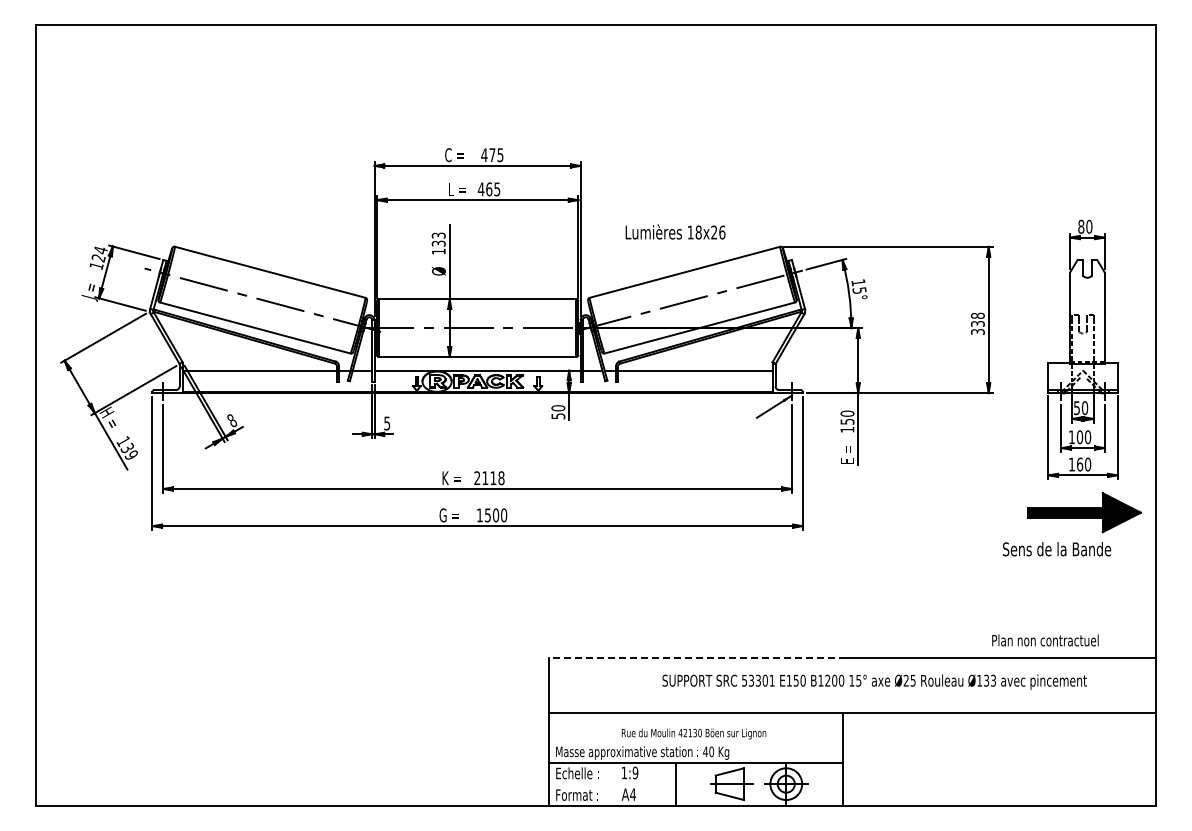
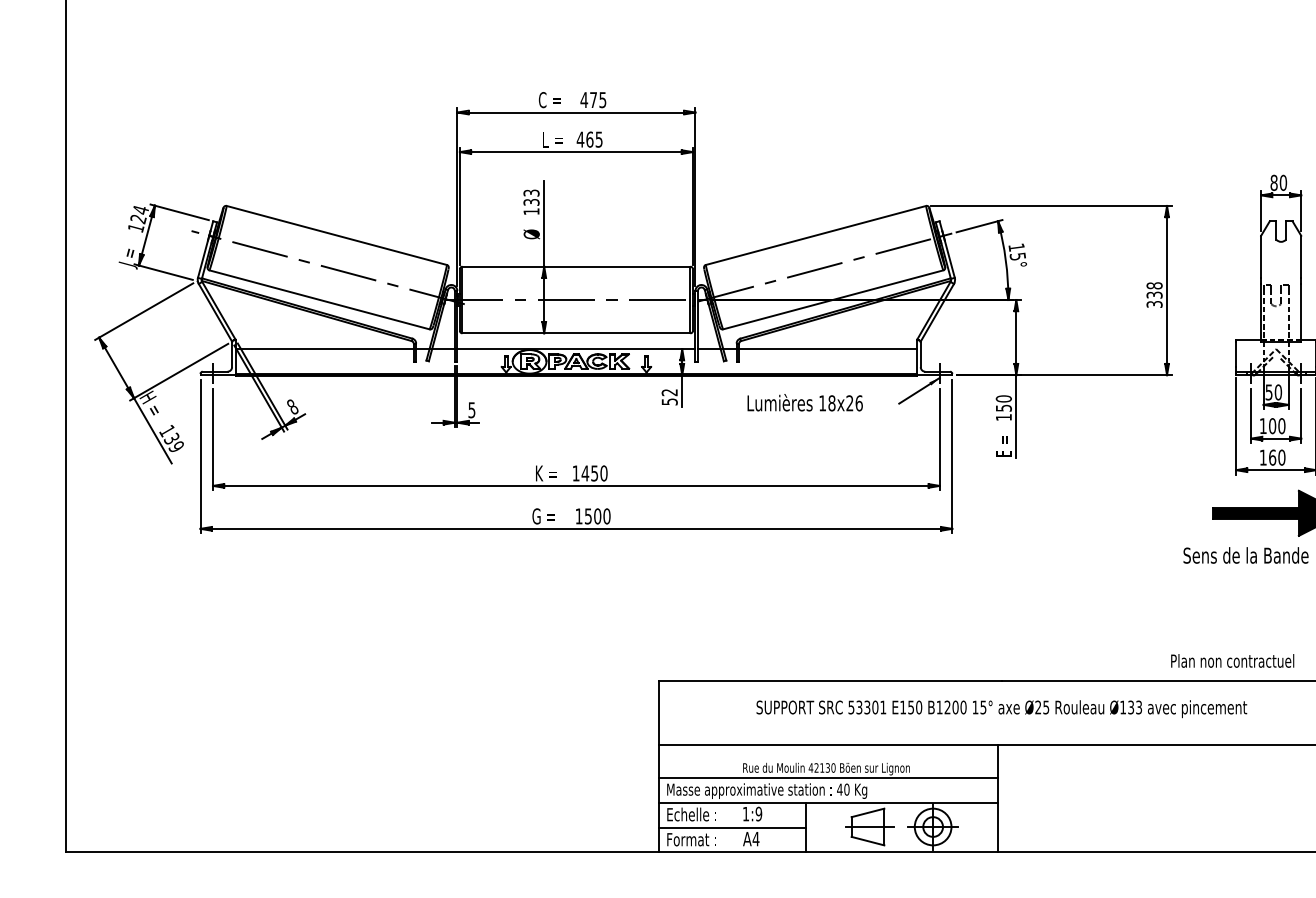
text: (675, 231) -> (805, 402), moved
text: (558, 408) -> (669, 392), 50 -> 52
text: (489, 478) -> (590, 473), 2118 -> 1450
line: (696, 657) -> (829, 680), dashed -> solid
text: (874, 681) -> (1001, 708), moved
line: (695, 741) -> (828, 777), added
line: (612, 784) -> (732, 827), added

